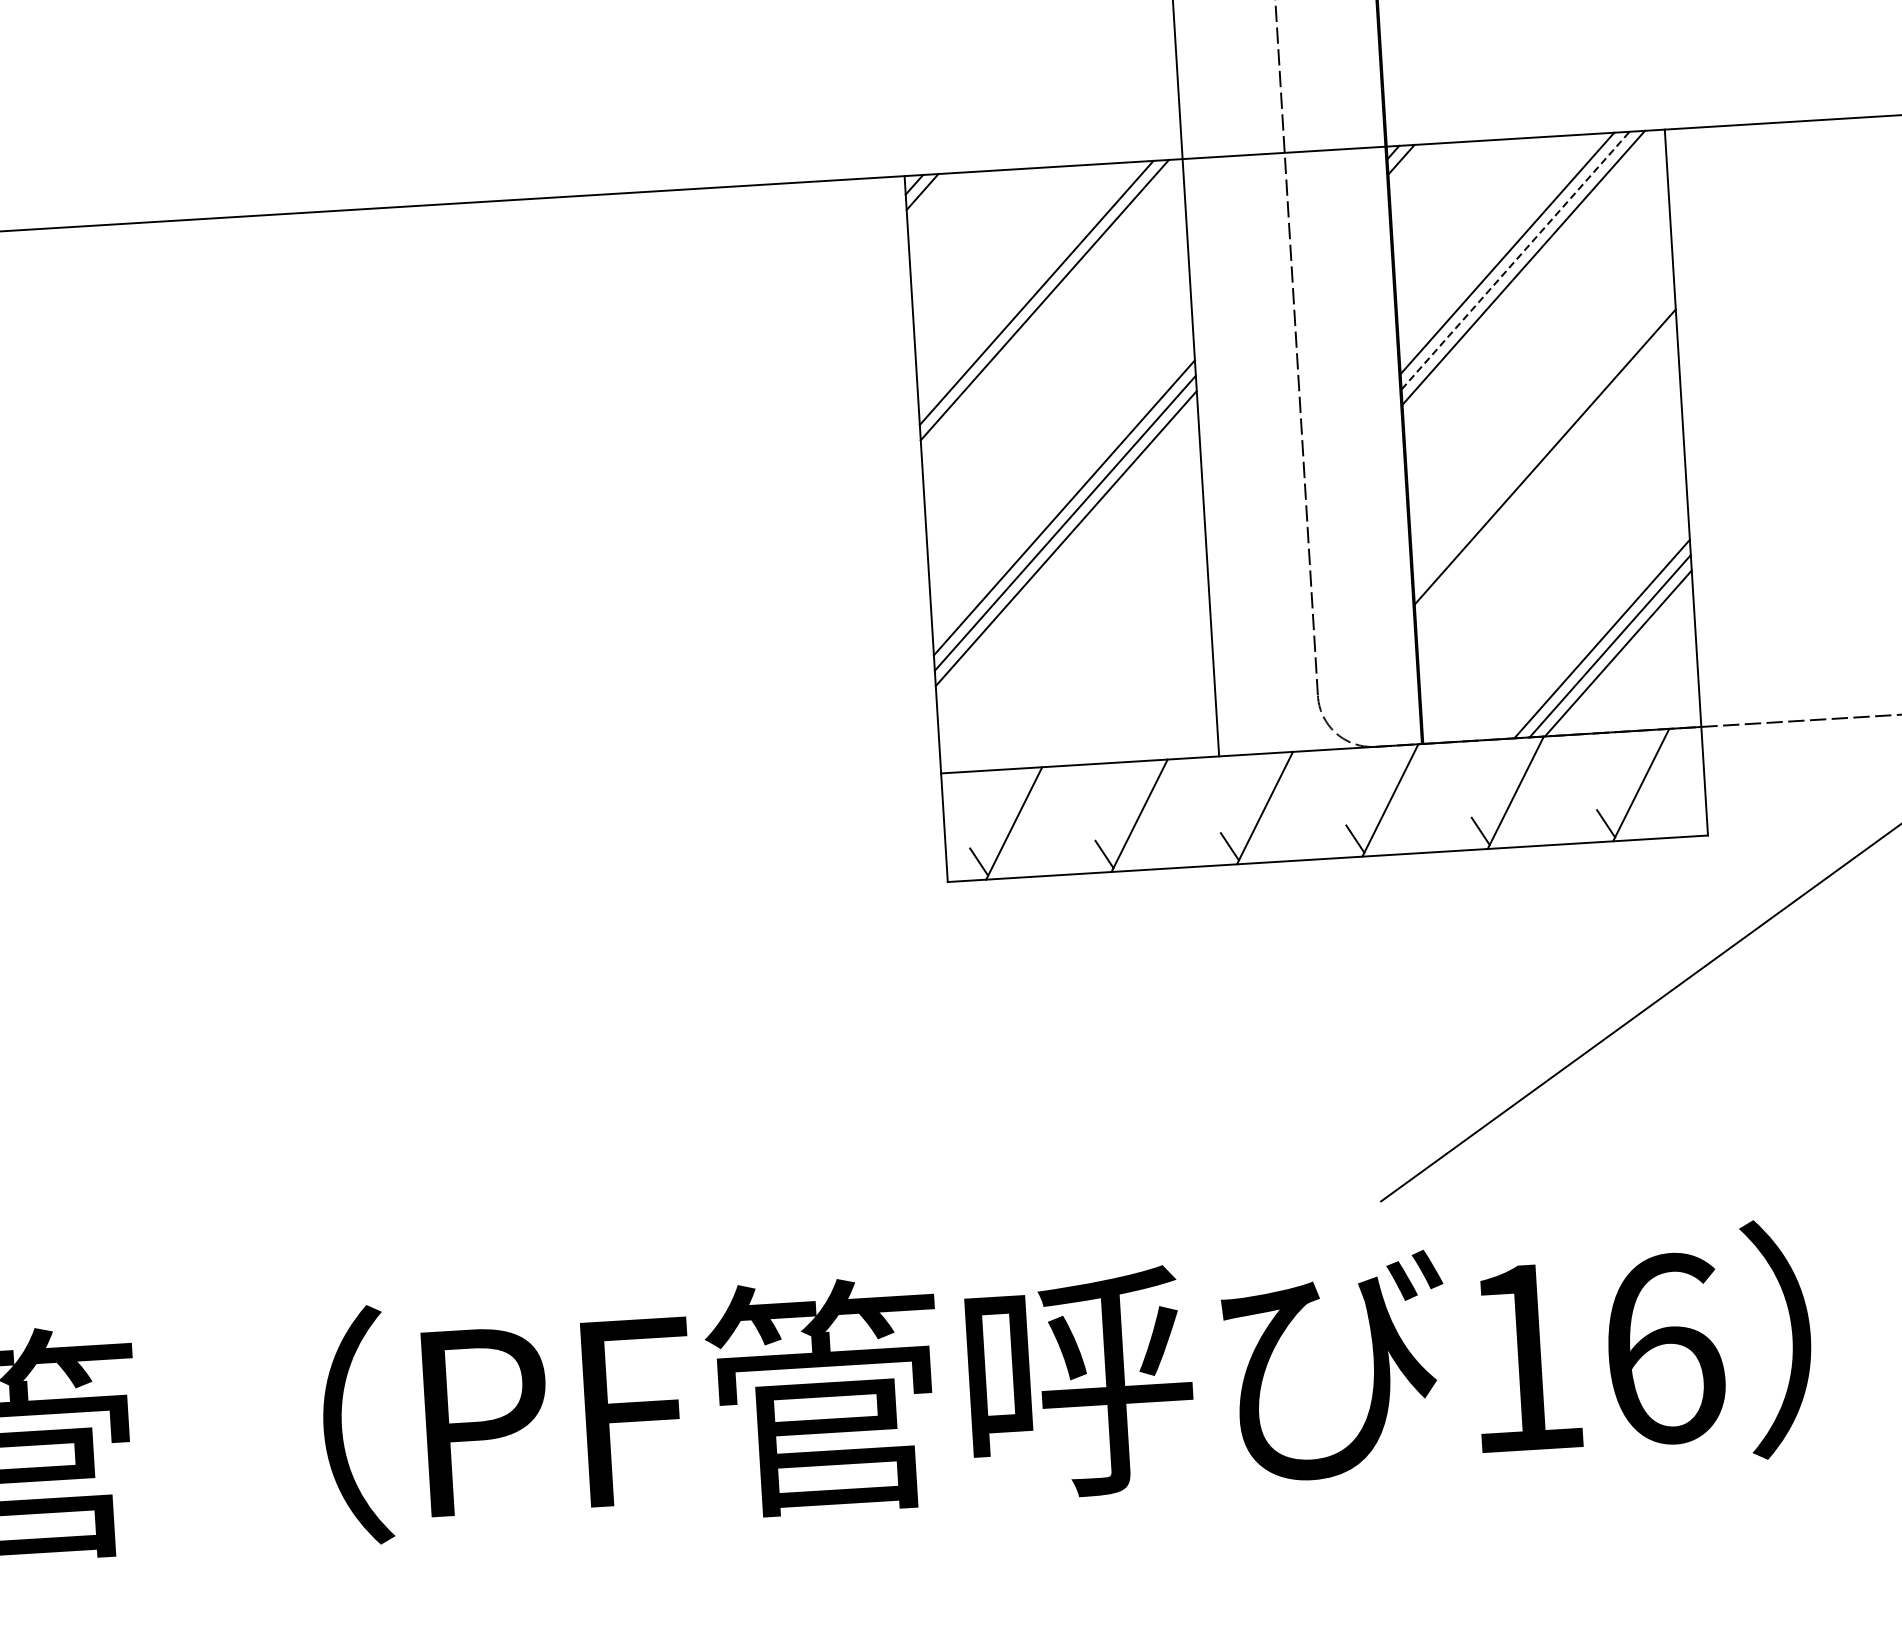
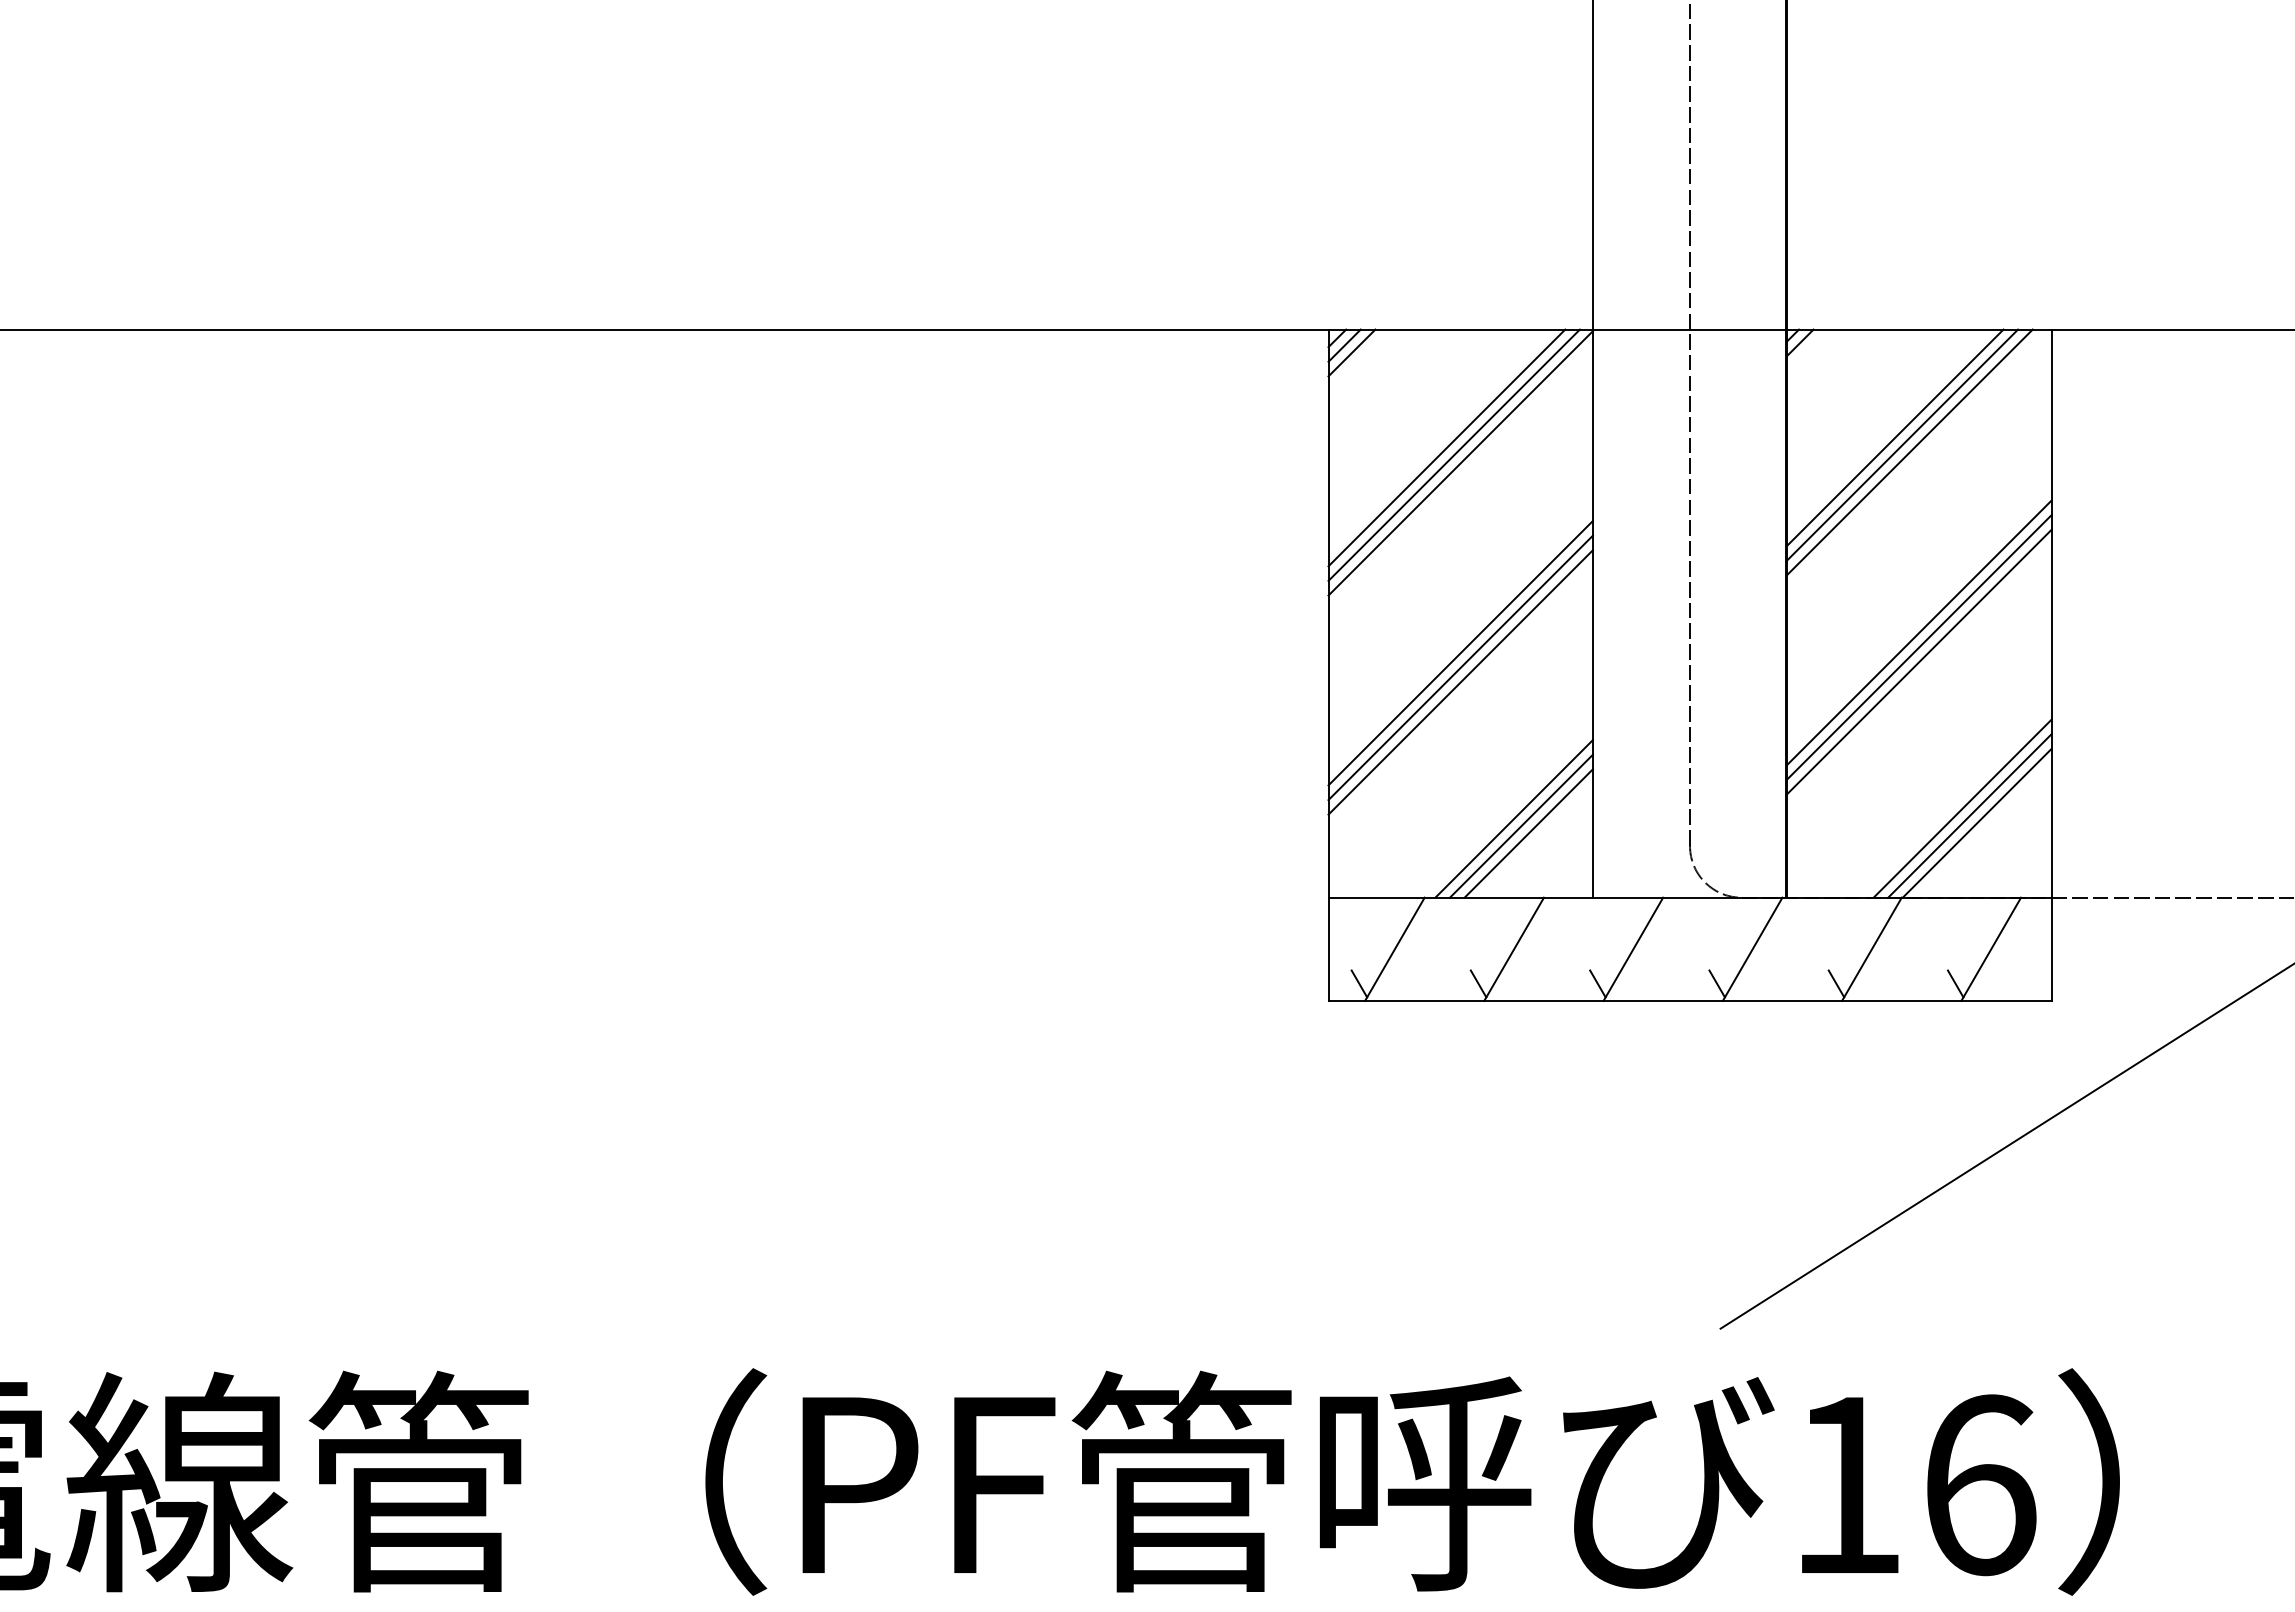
line: (930, 198) -> (1351, 352), added
line: (1515, 260) -> (1902, 444), dashed -> solid
line: (1051, 308) -> (1460, 463), added
line: (1546, 472) -> (1919, 647), added
line: (1547, 487) -> (1919, 661), added
line: (1130, 678) -> (1513, 818), added
line: (1138, 685) -> (1520, 825), added
line: (1147, 693) -> (1528, 833), added

